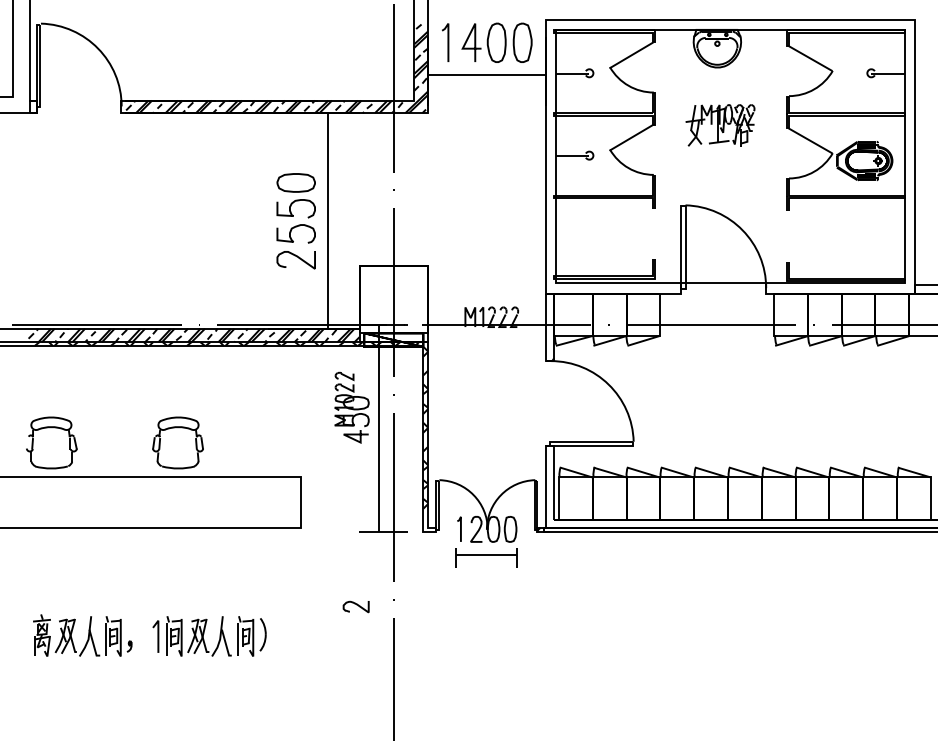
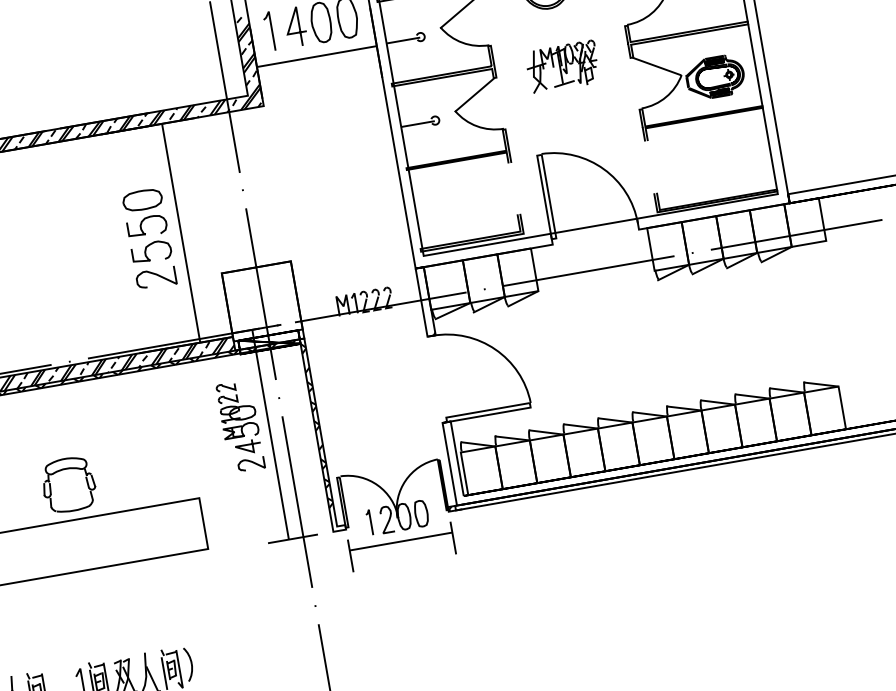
part: (486, 557) -> (401, 546), size x1.67
curve: (356, 605) -> (251, 462), moved

